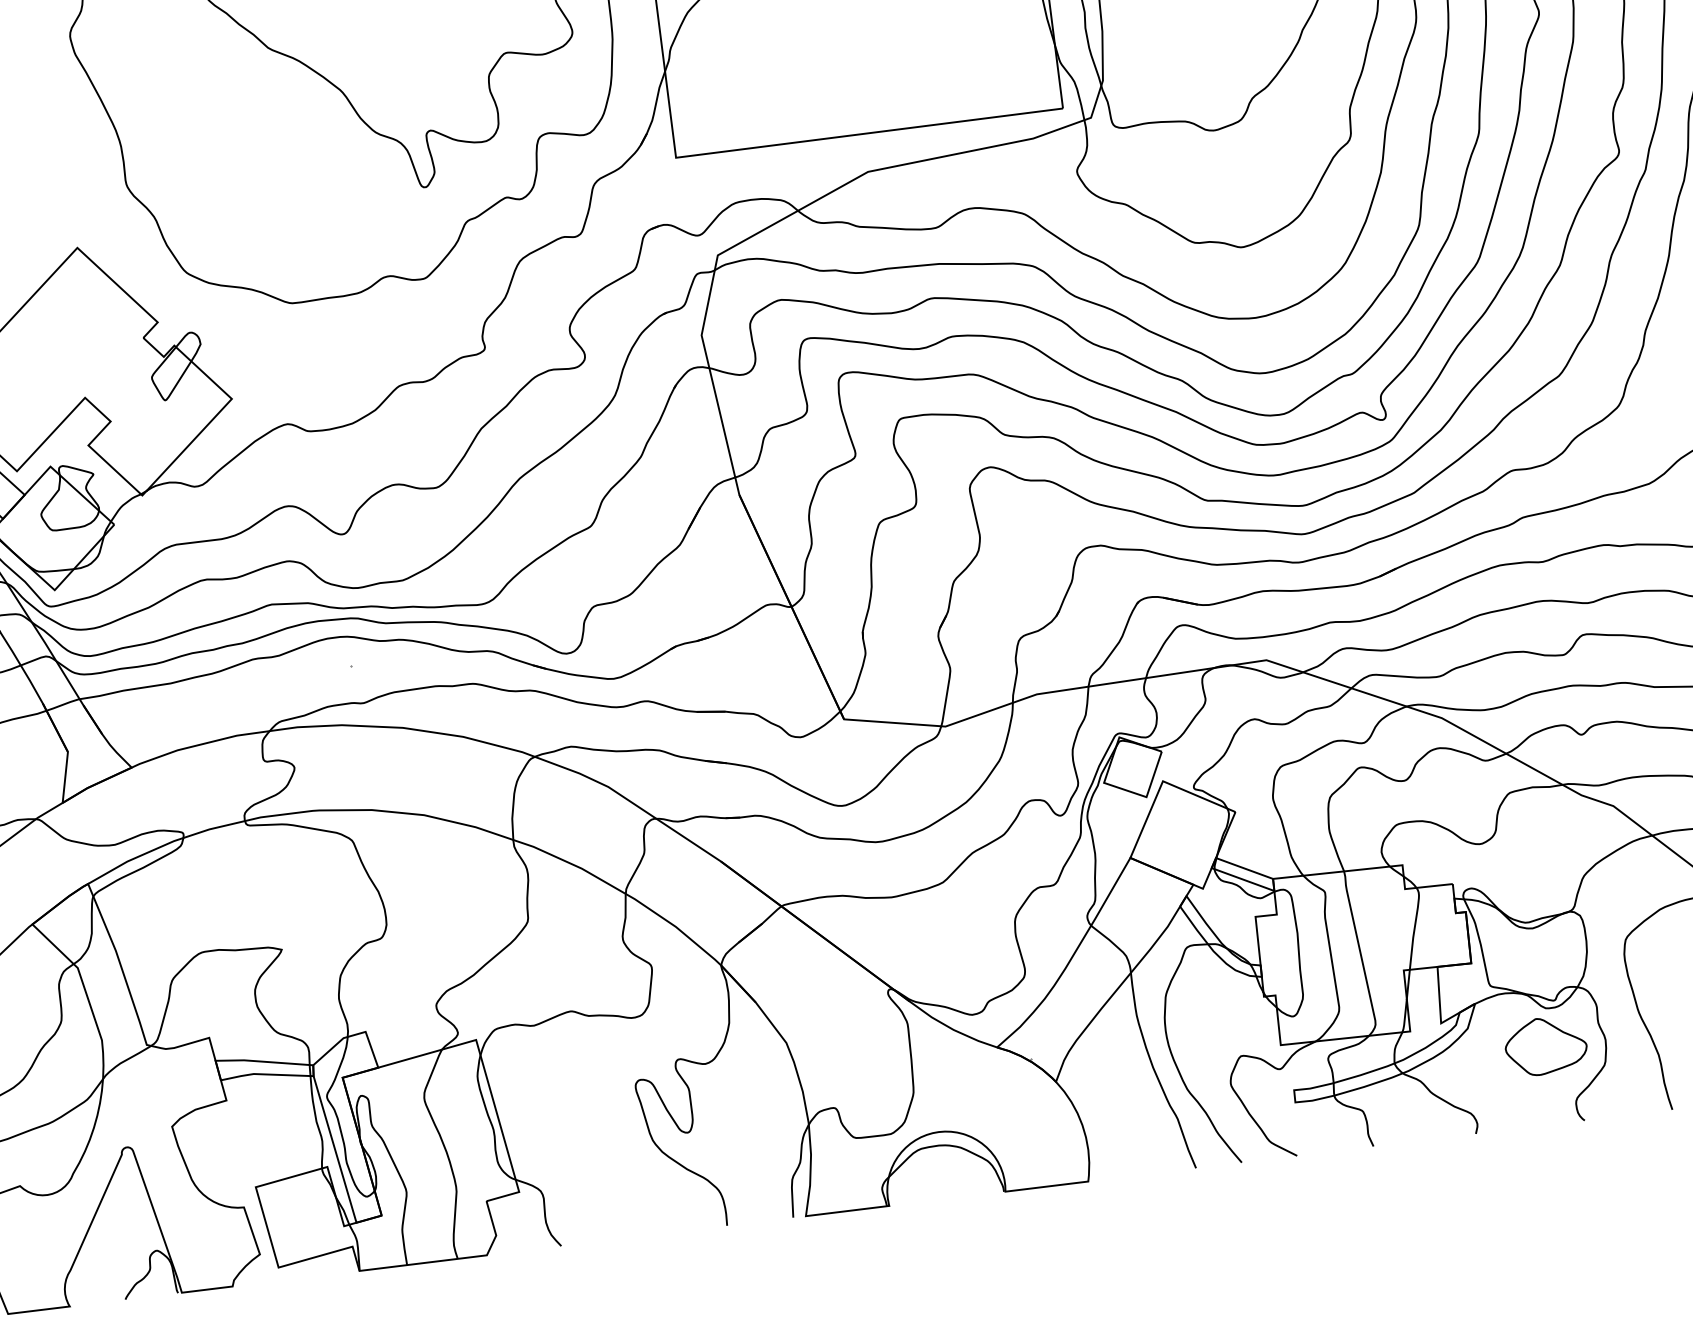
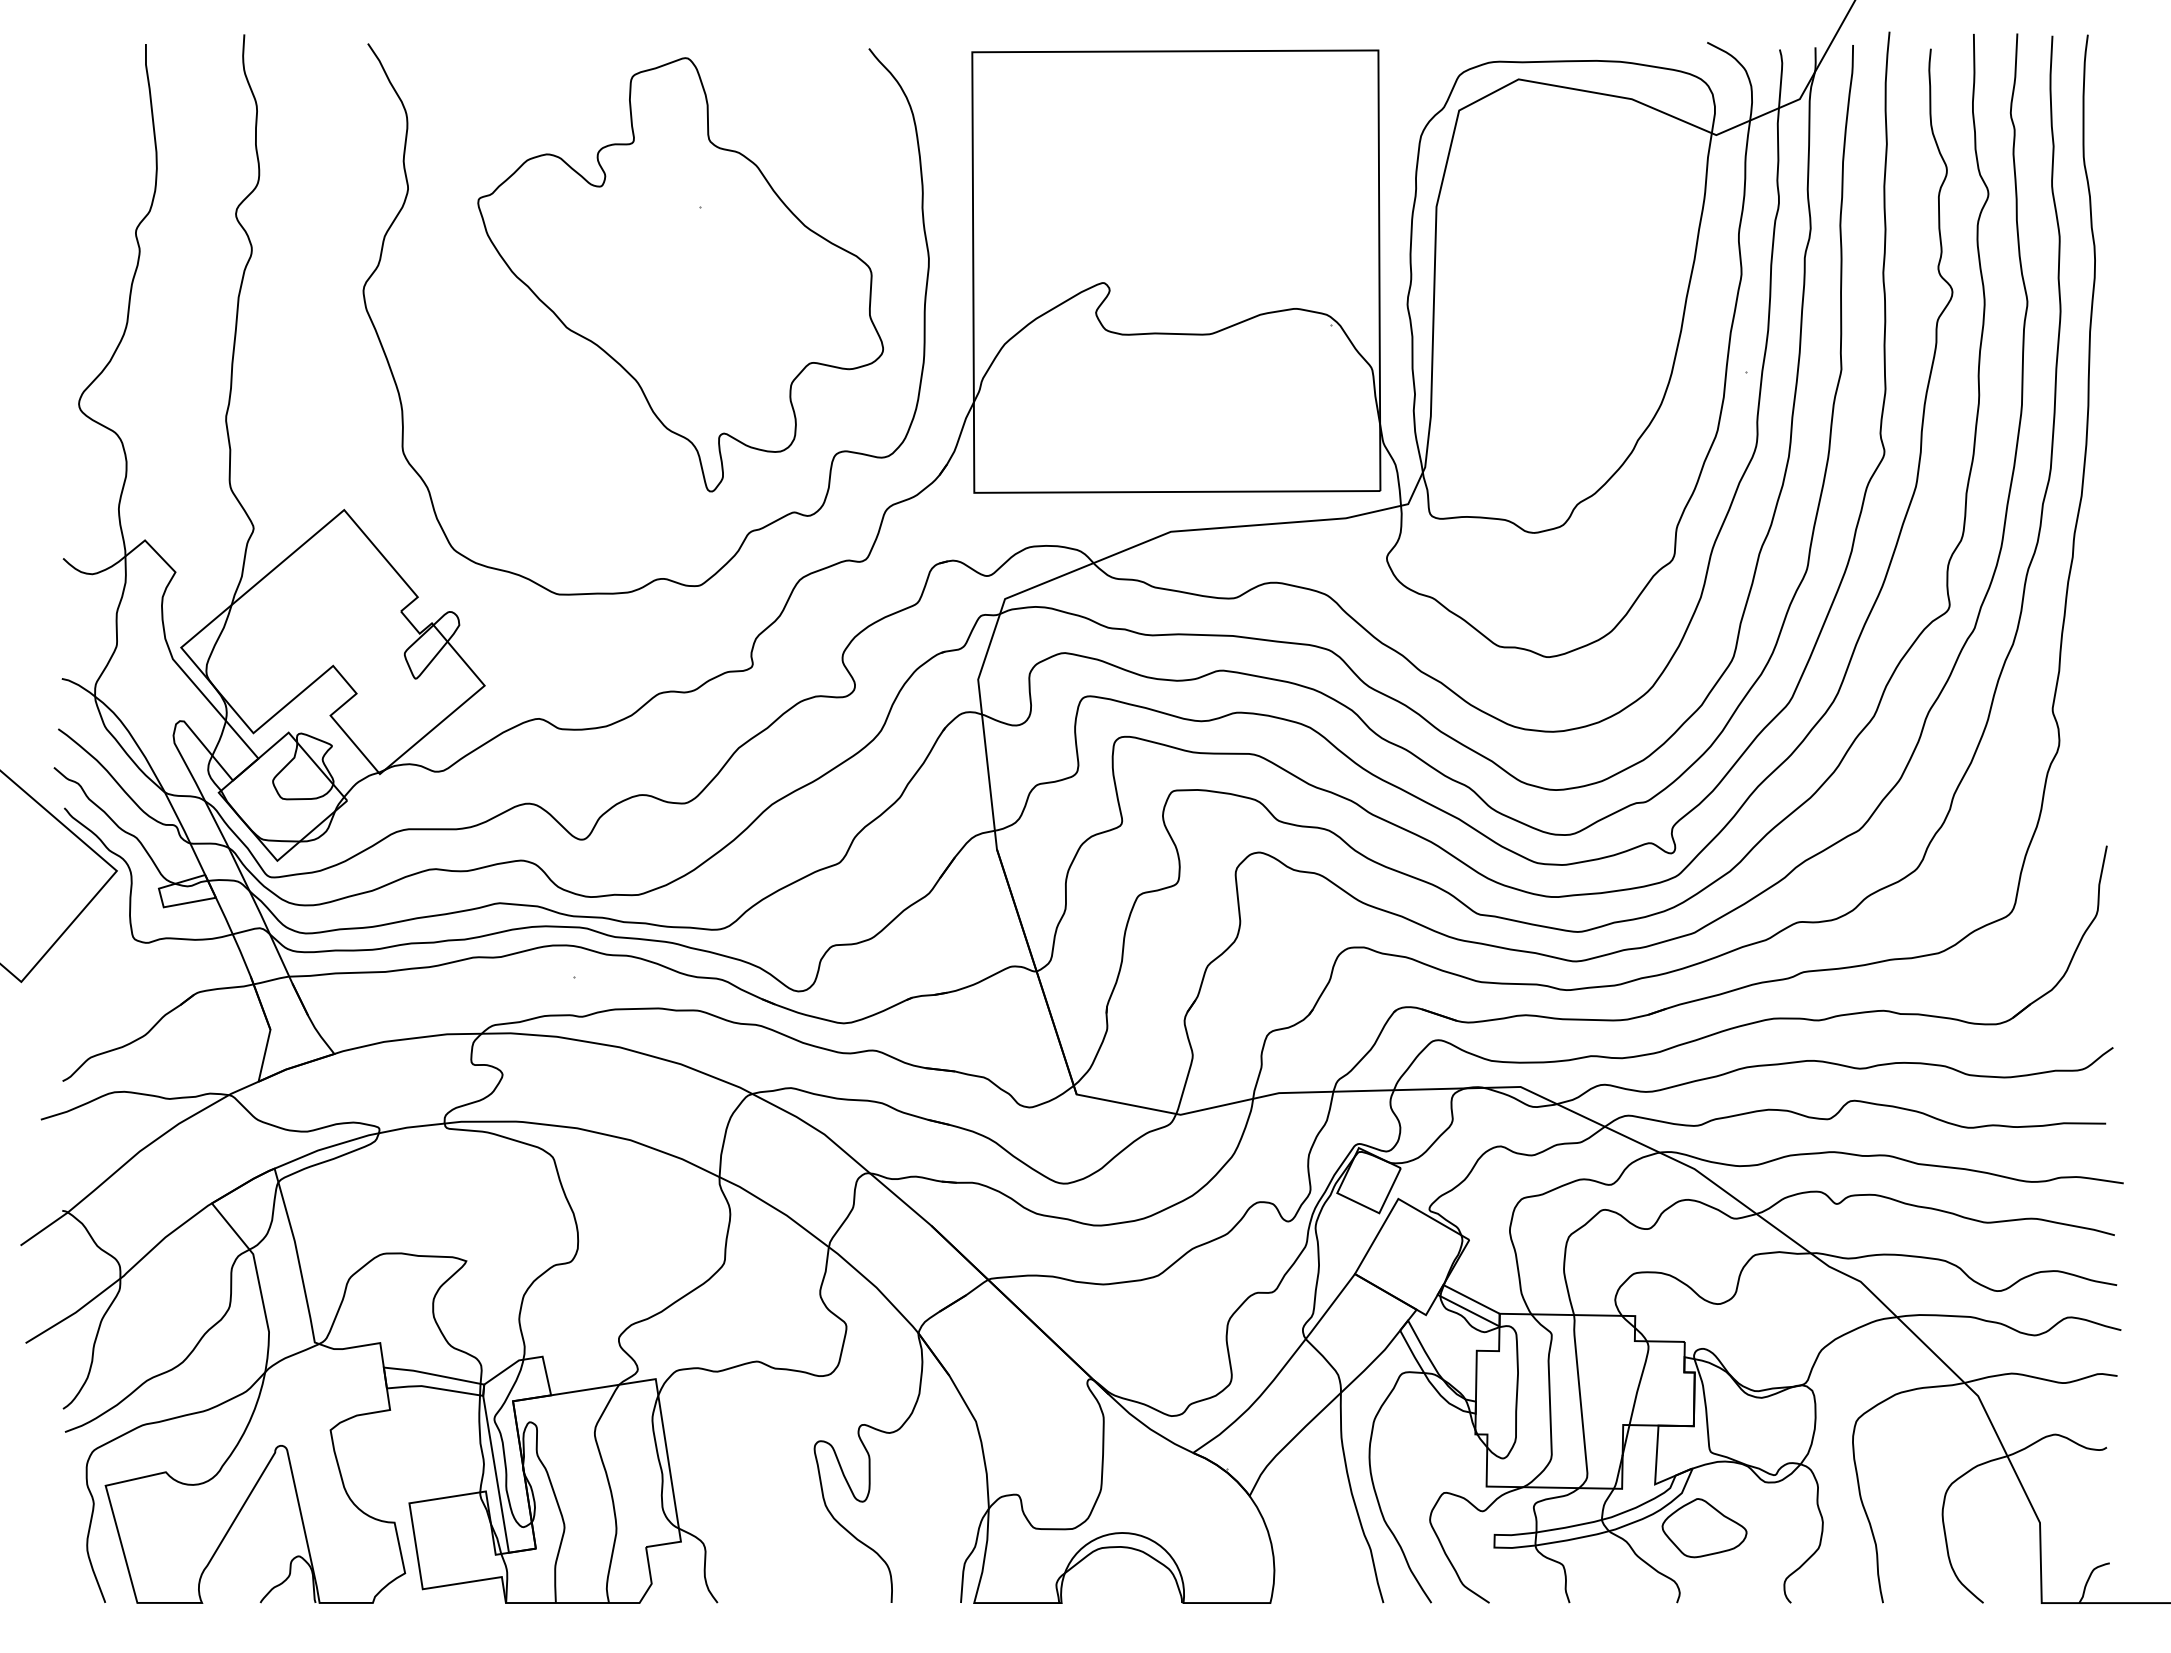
part: (1545, 1046) -> (1704, 1528), moved

